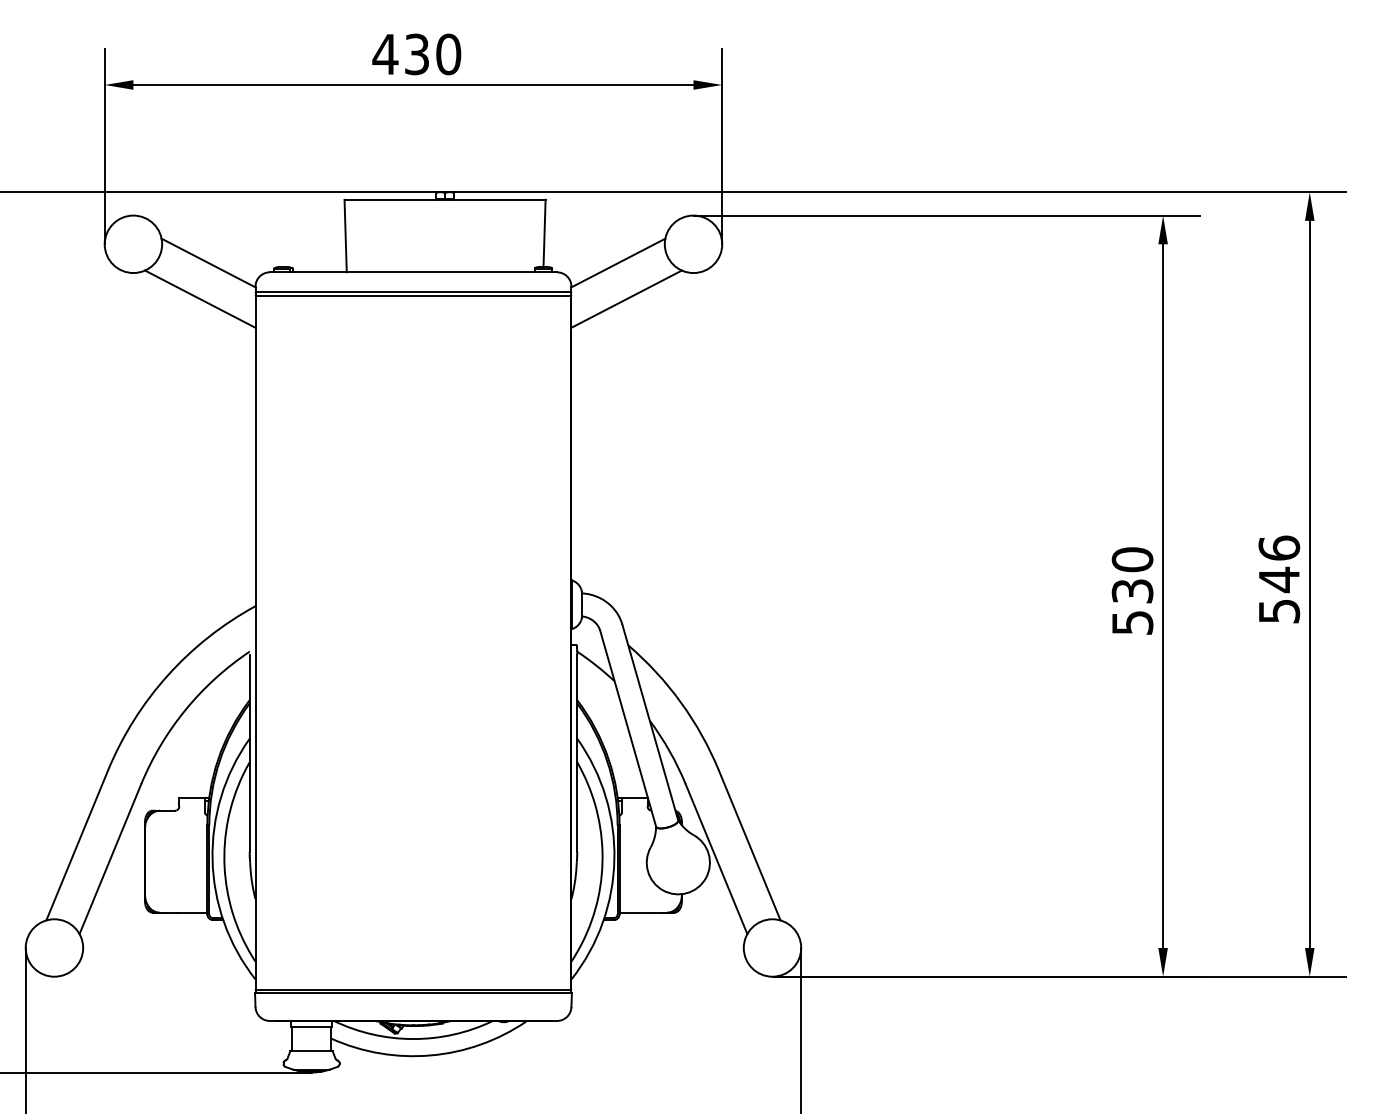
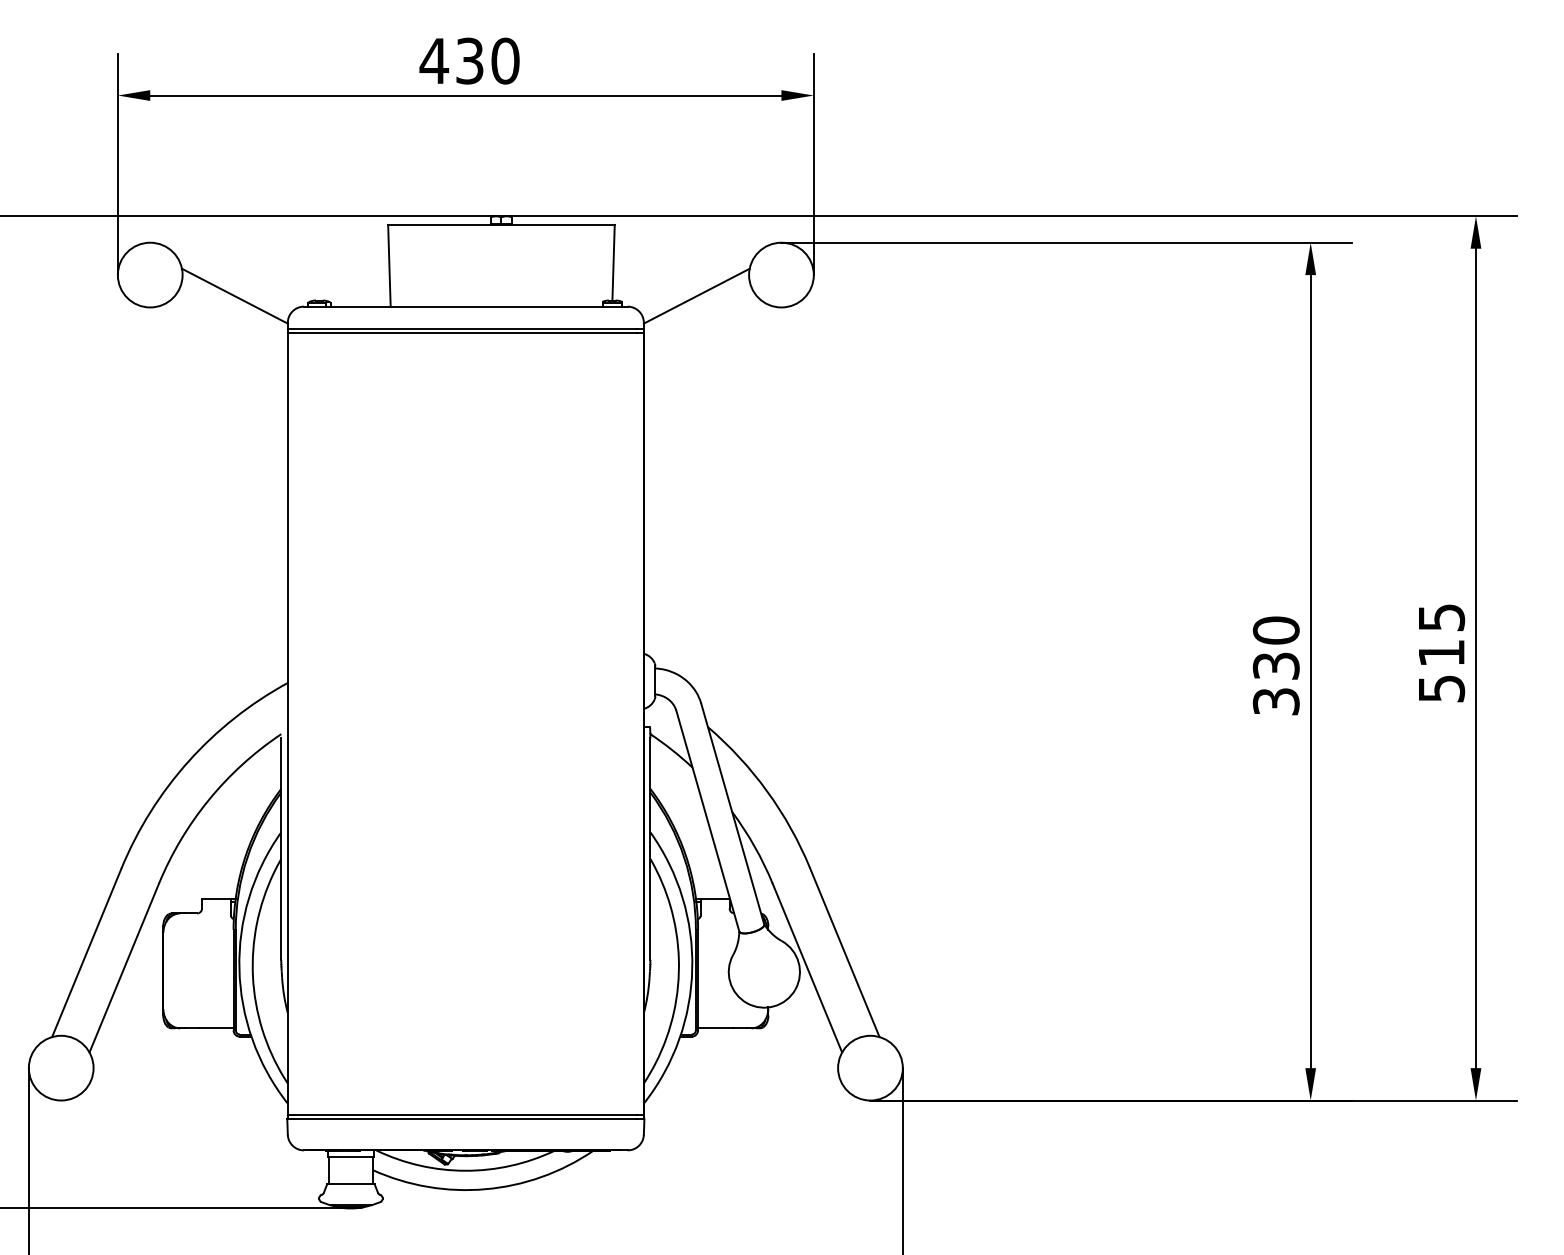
line: (200, 298) -> (225, 336), removed
line: (626, 298) -> (705, 336), removed
text: (1279, 564) -> (1441, 635), 546 -> 515
text: (1131, 622) -> (1275, 701), 530 -> 330

